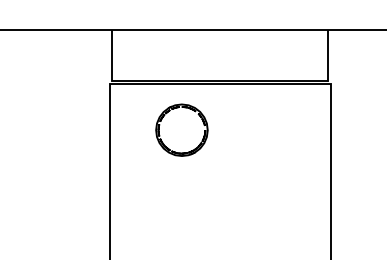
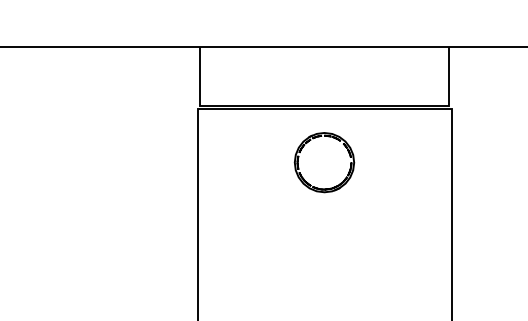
part: (181, 130) -> (324, 162), moved

